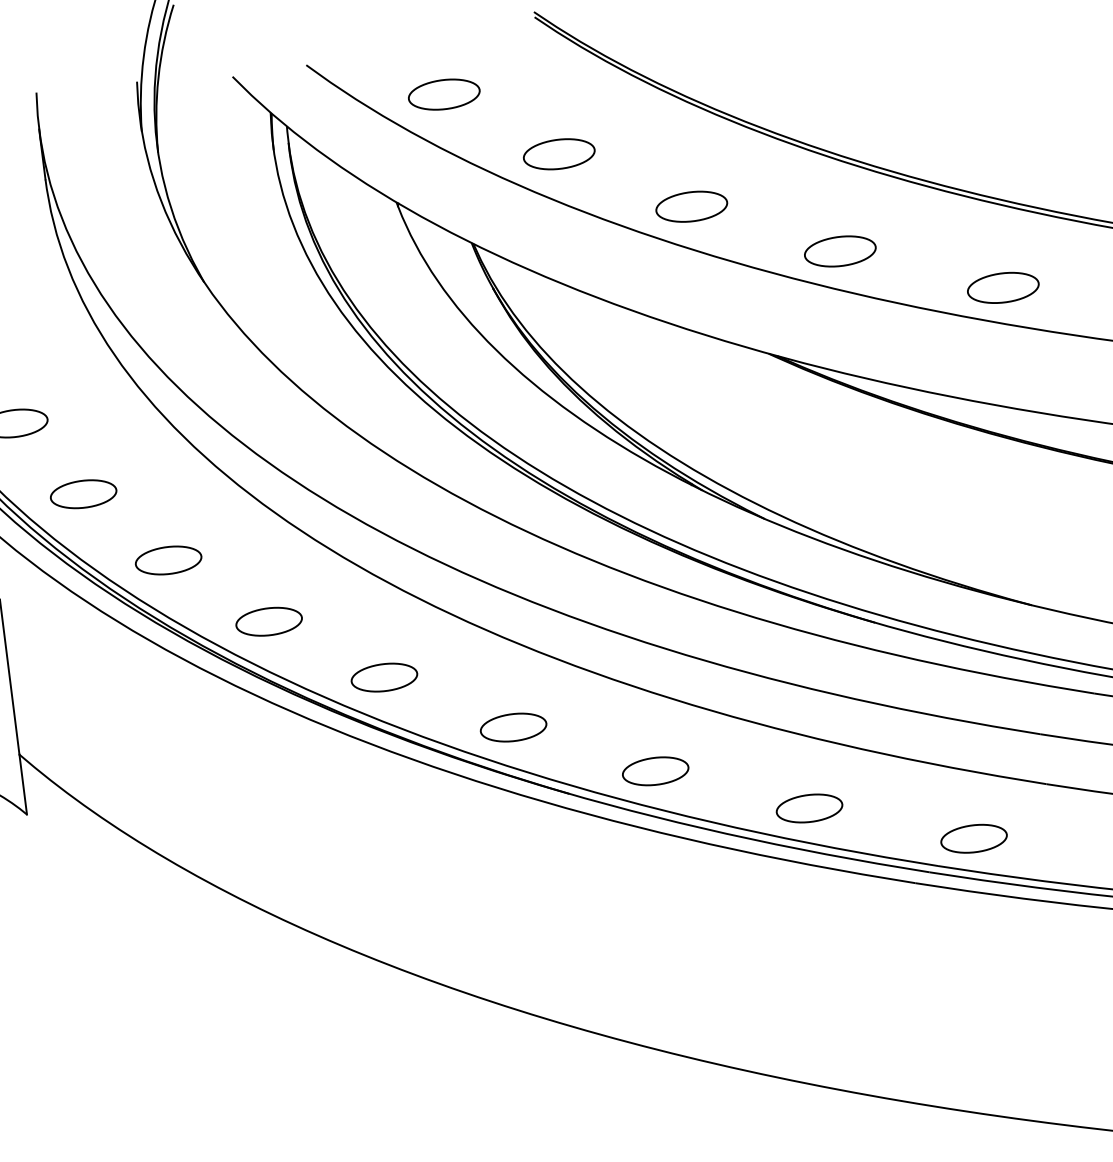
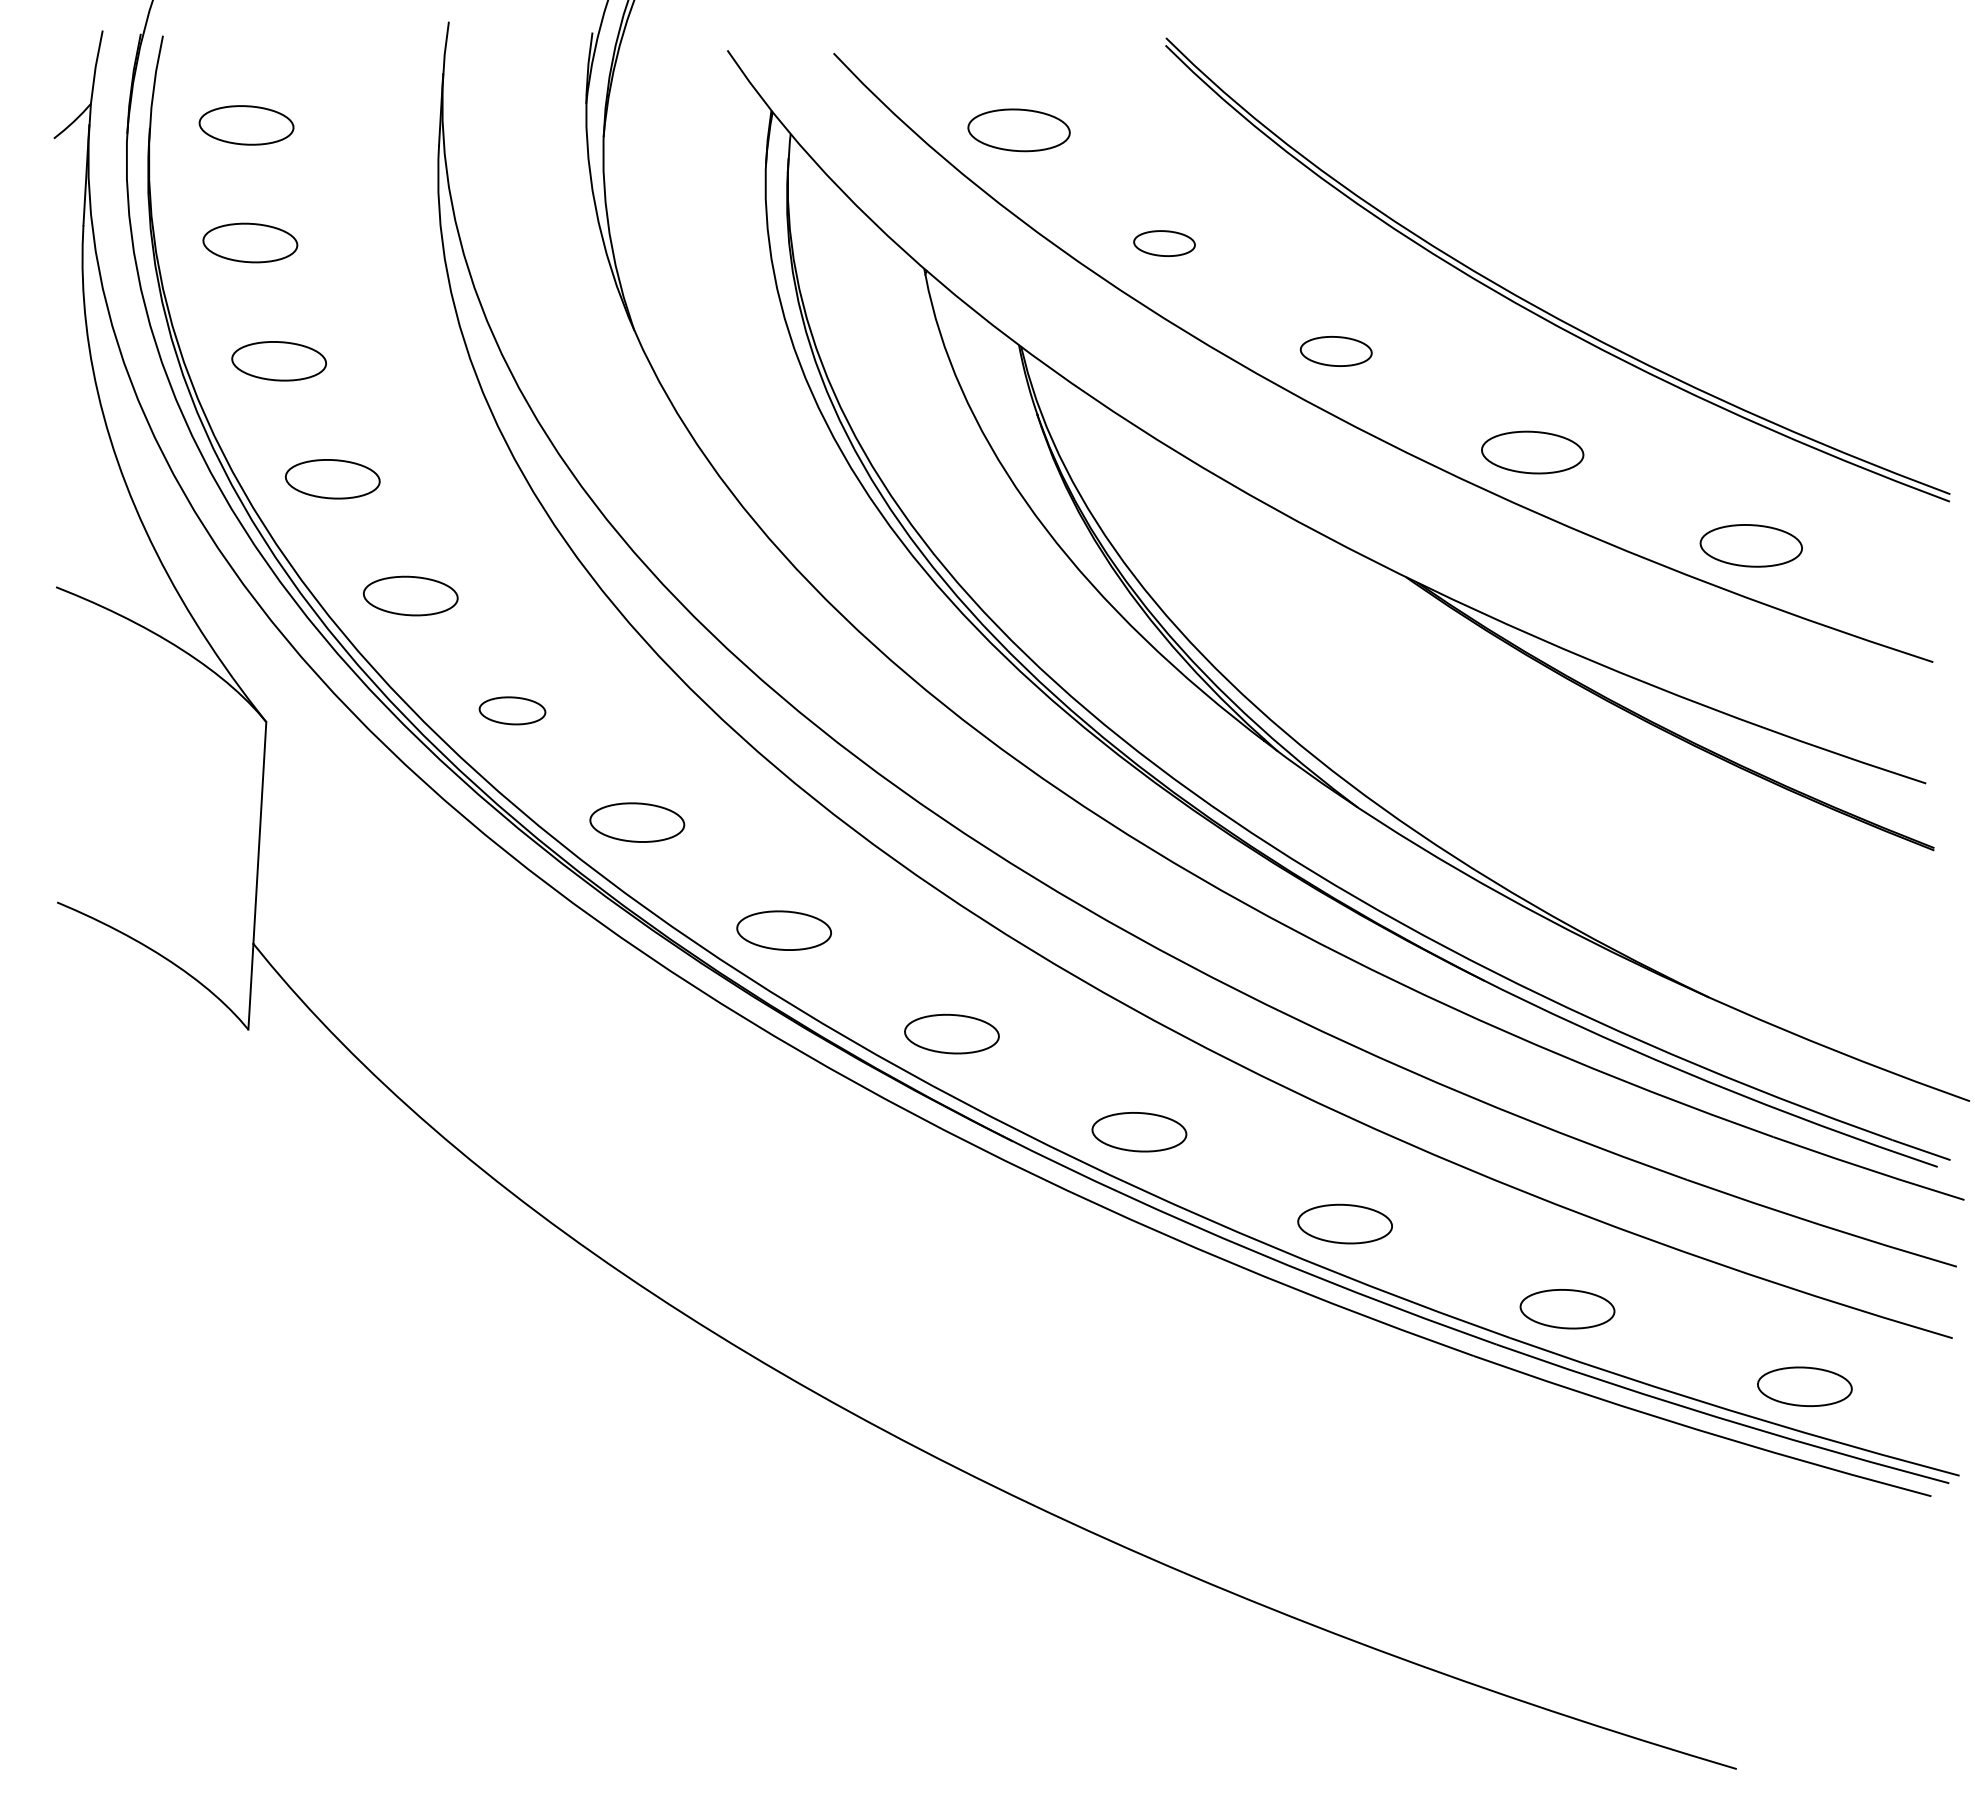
part: (559, 154) -> (1164, 243), size x0.6
part: (691, 206) -> (1335, 351), size x0.7
part: (168, 560) -> (512, 710), size x0.7

